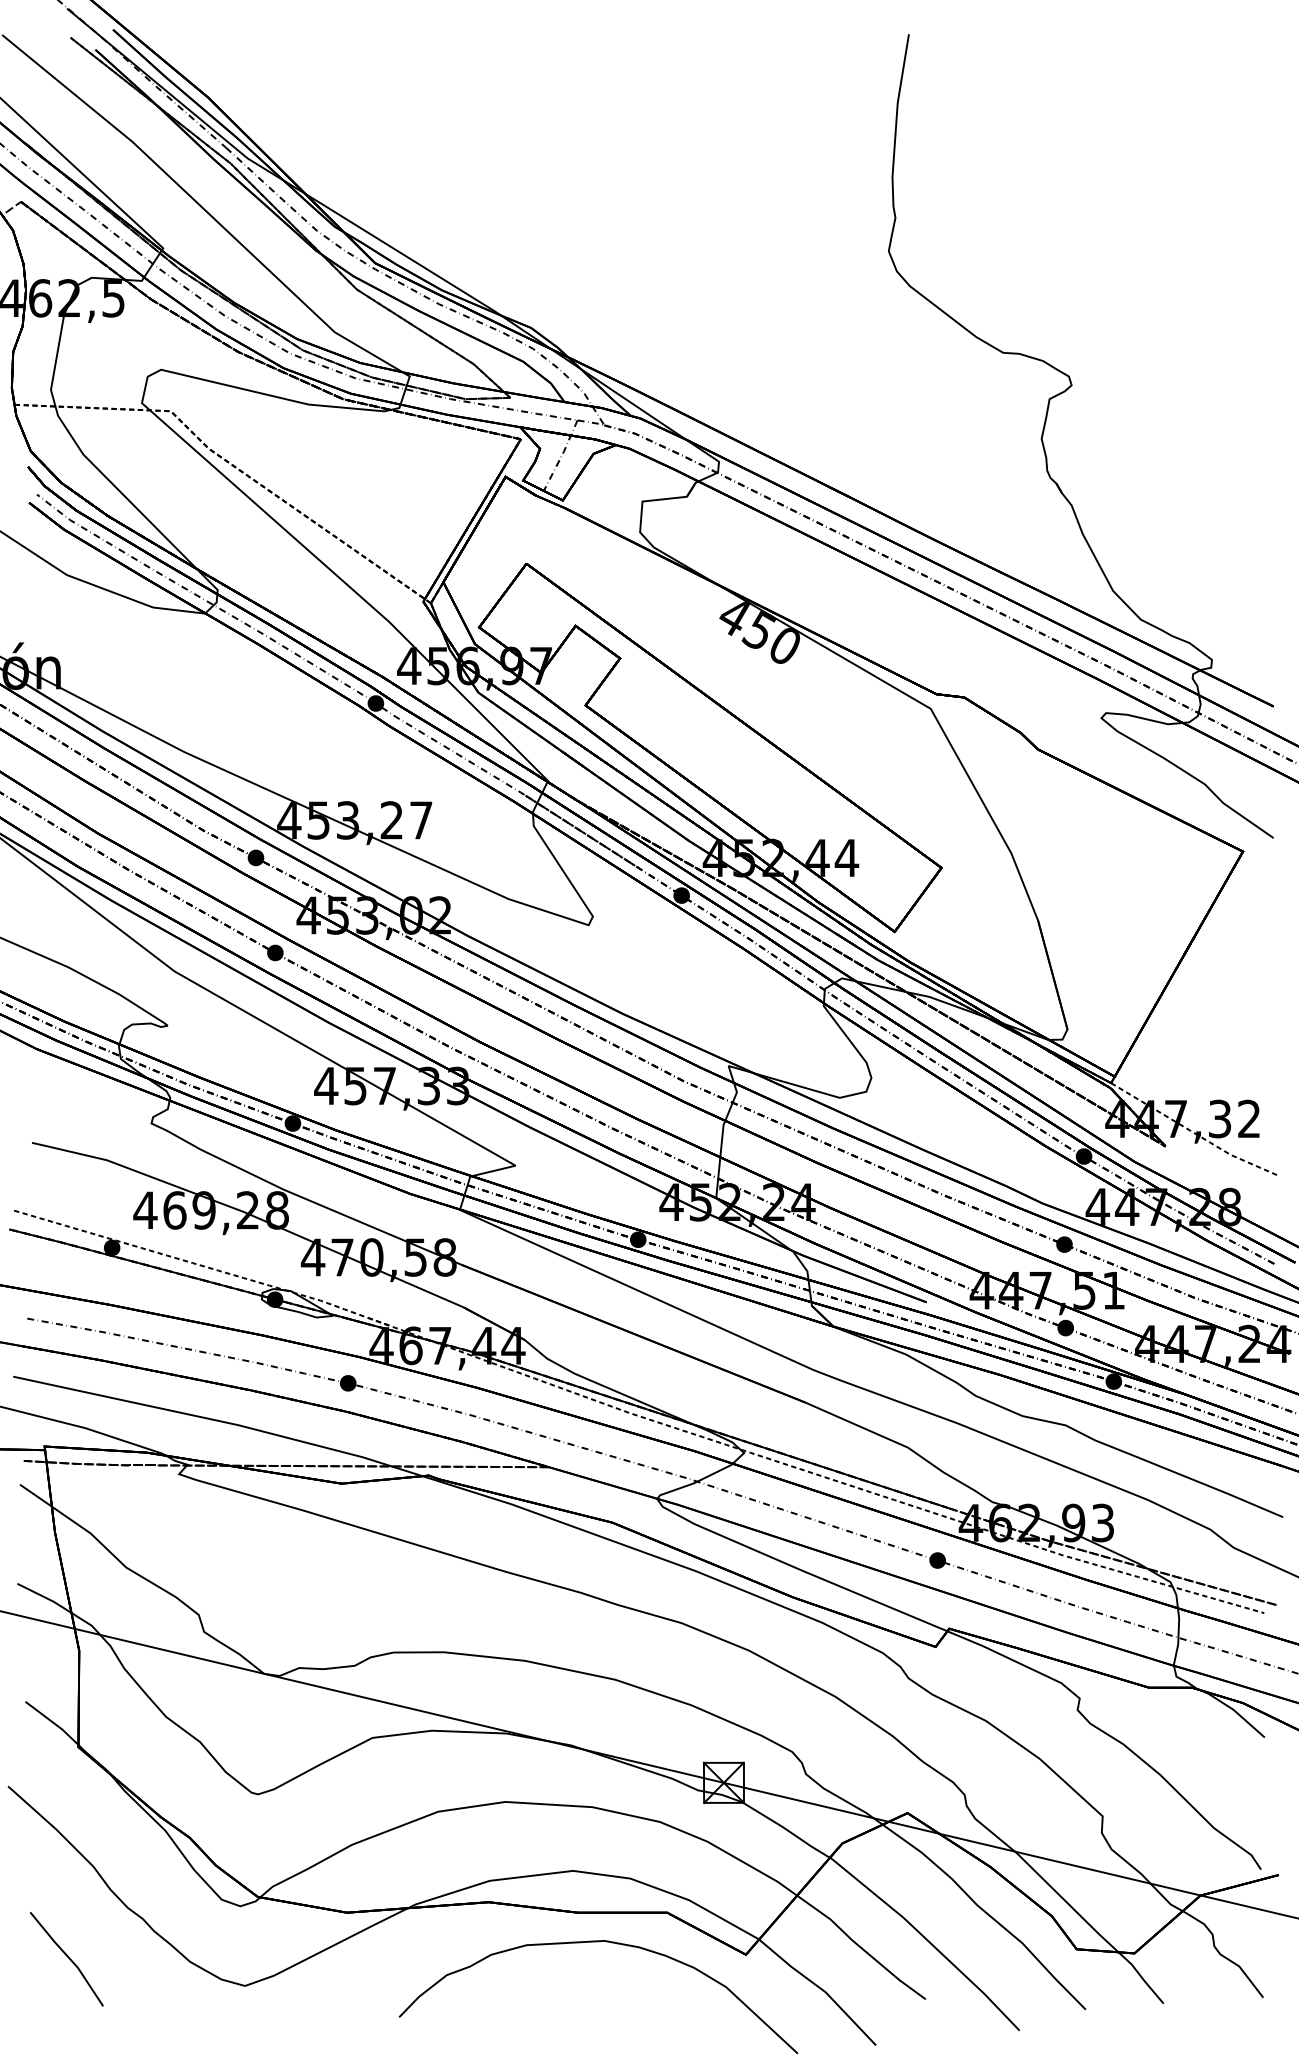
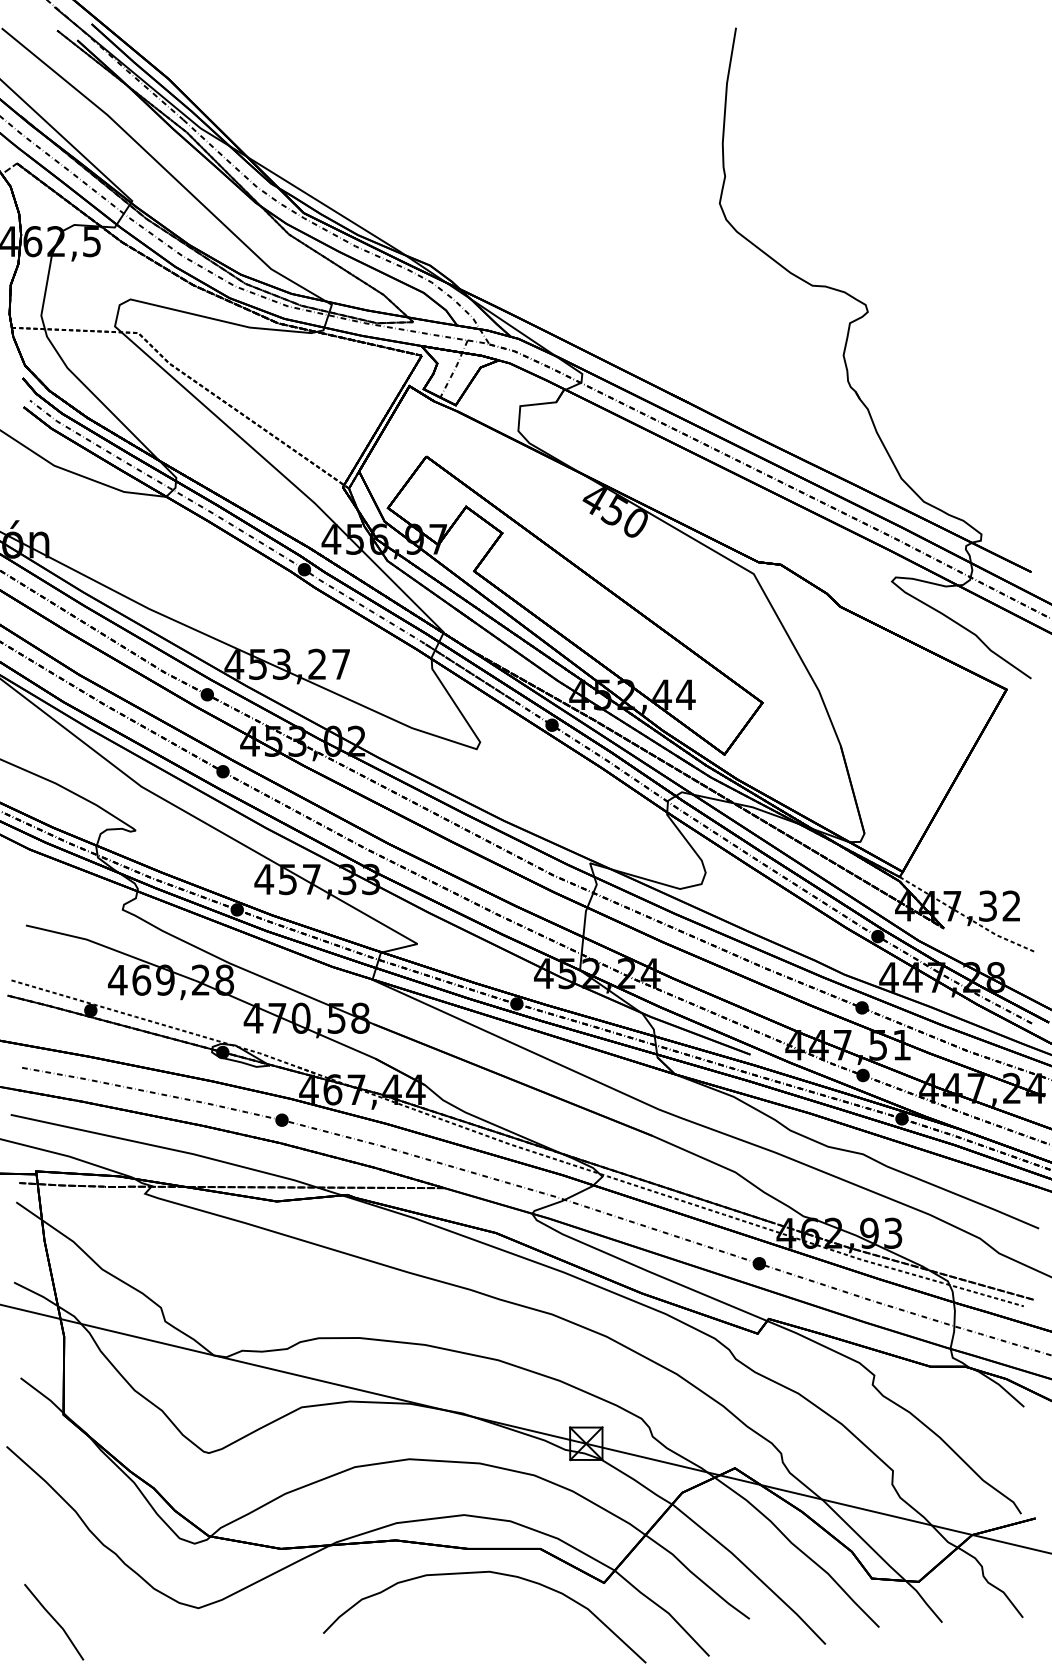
line: (67, 1957) -> (54, 1620), moved

